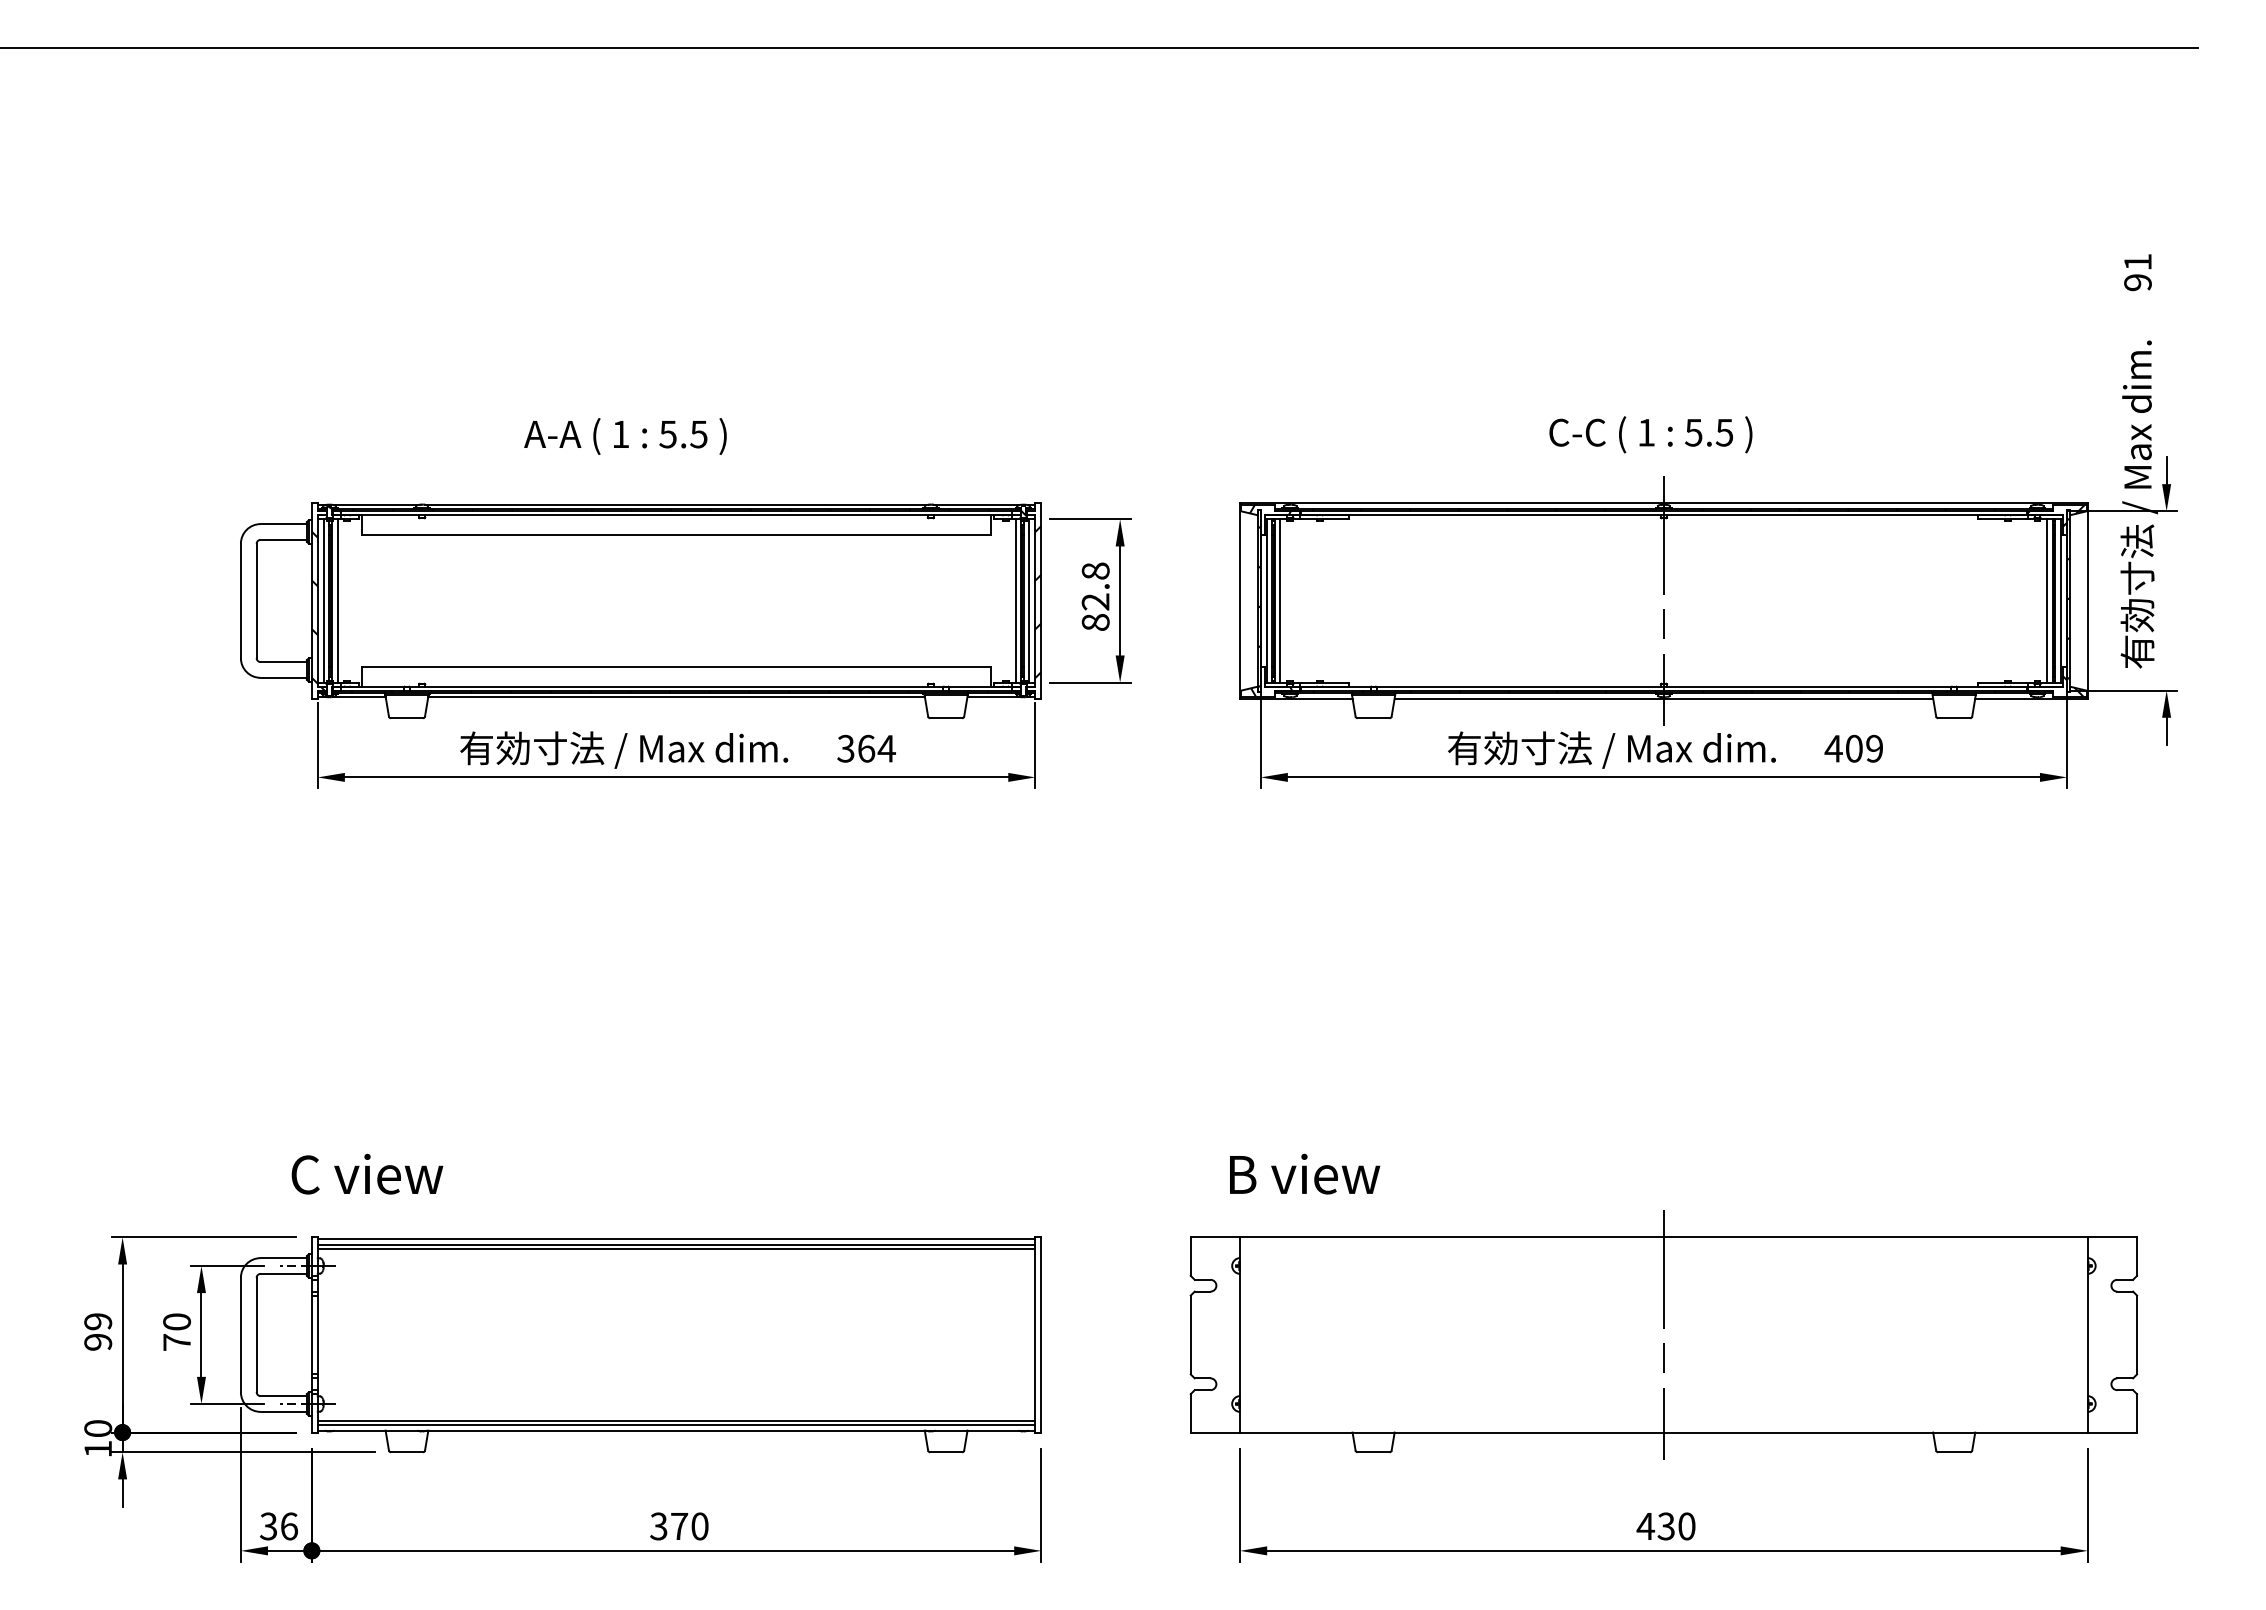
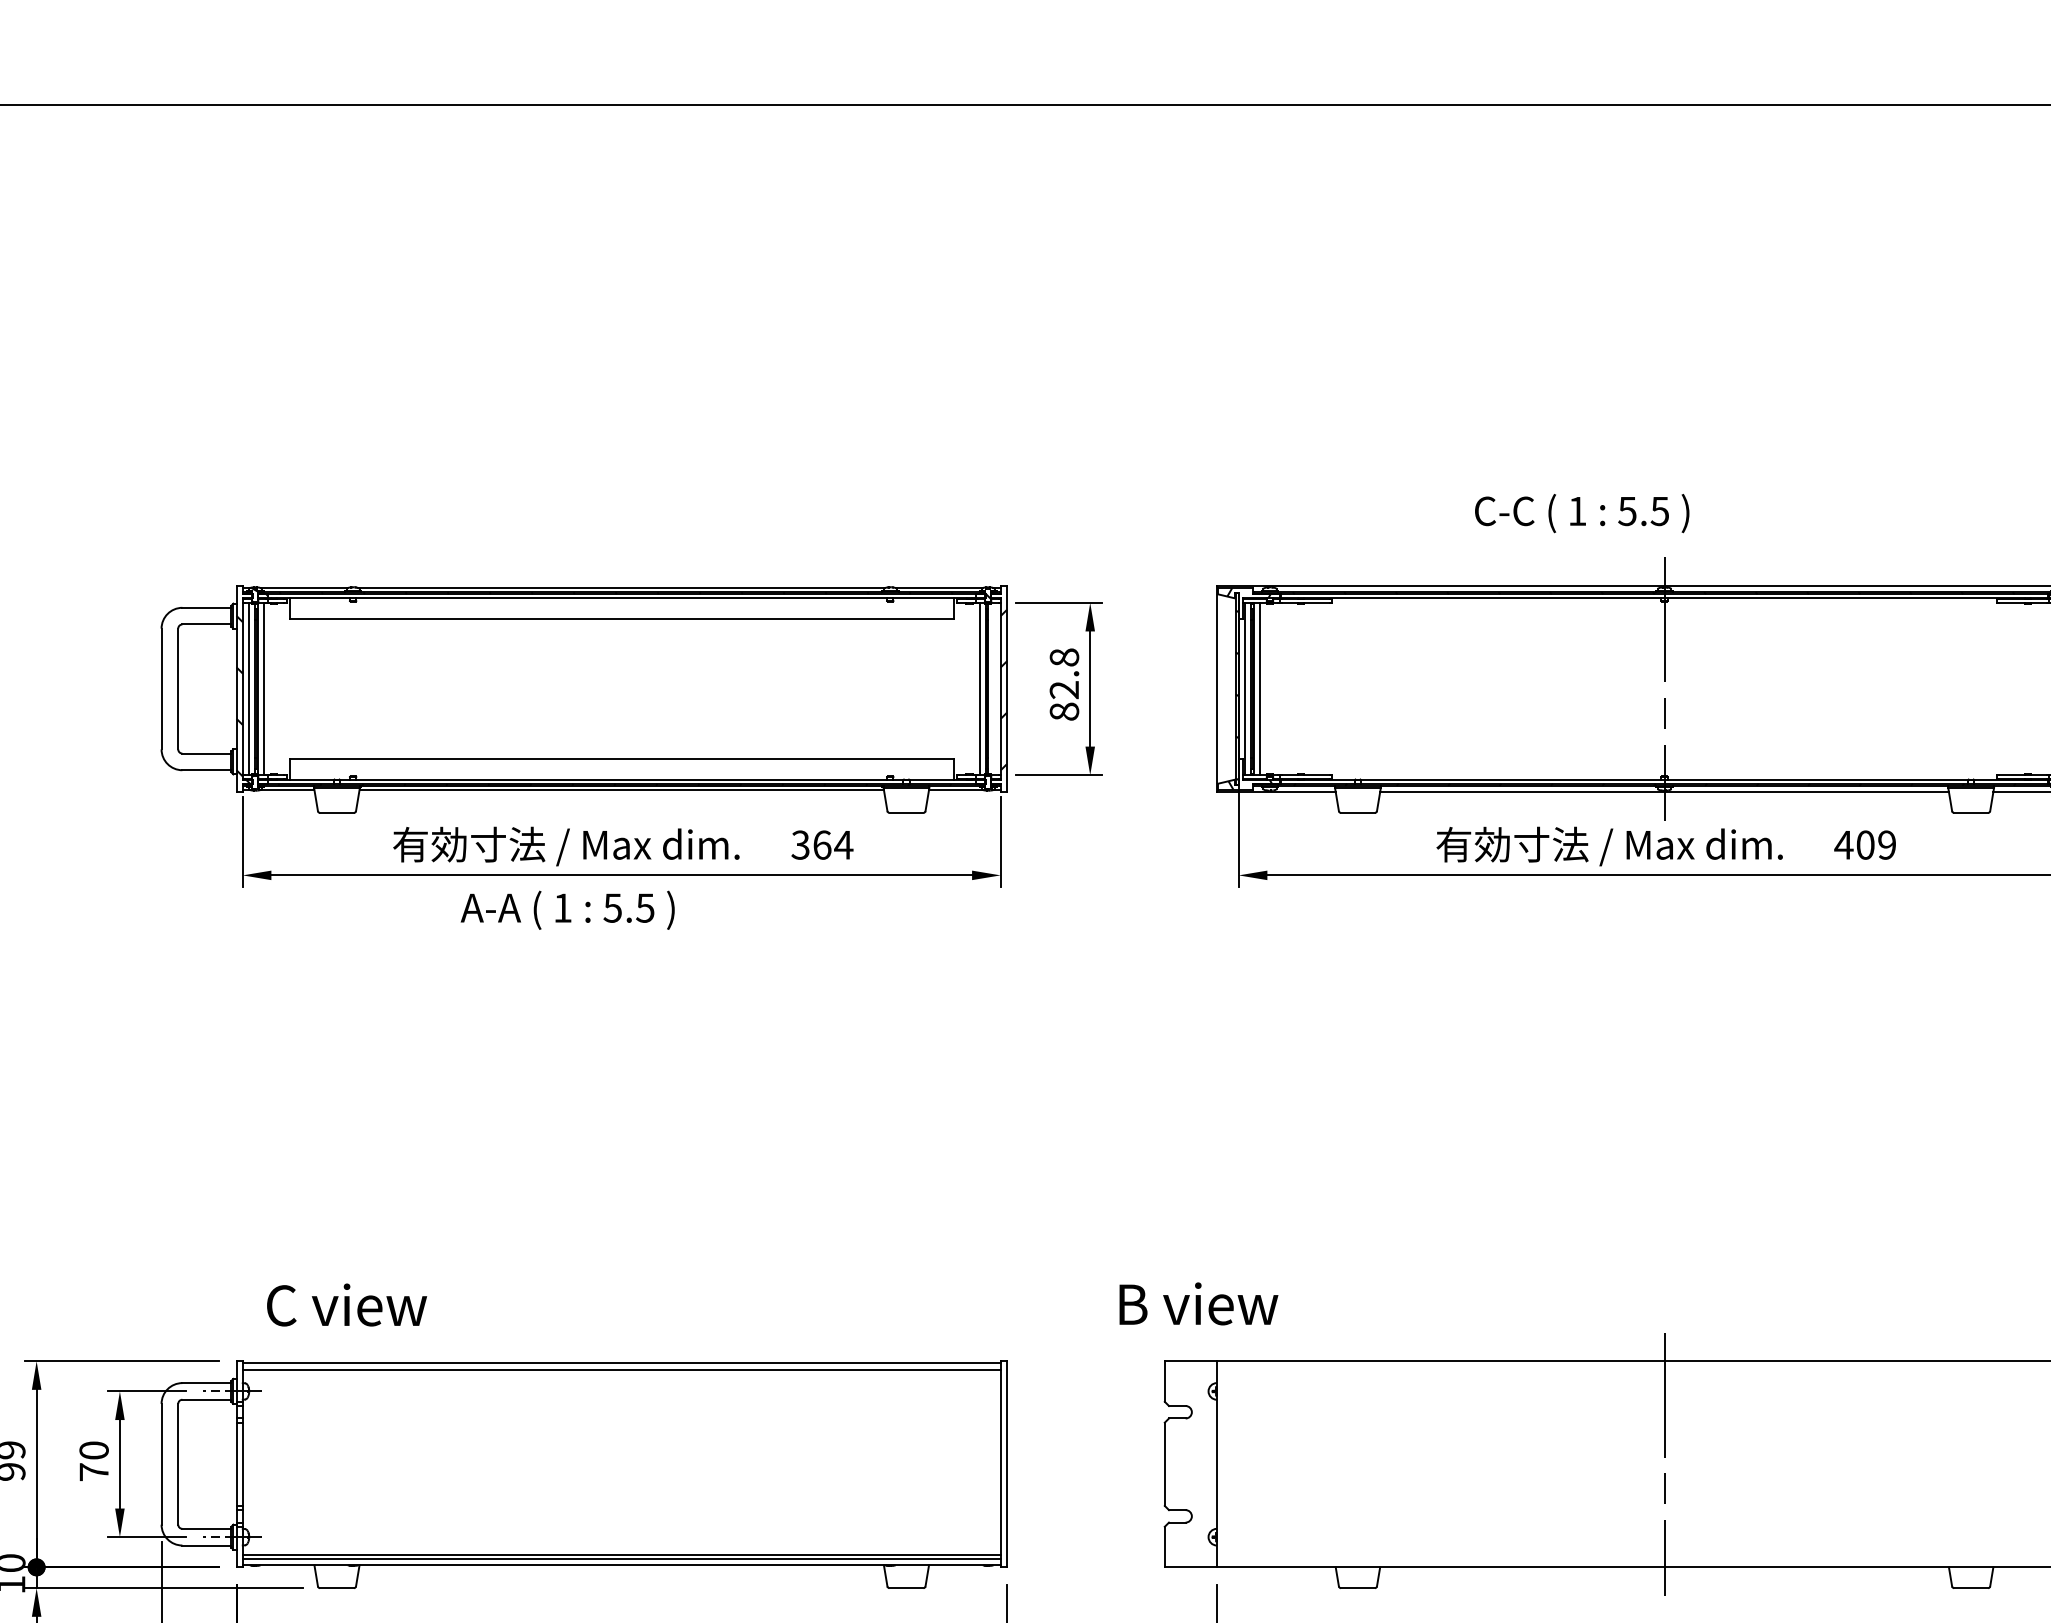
text: (1650, 434) -> (1581, 513), moved
text: (625, 436) -> (567, 910), moved
line: (1029, 600) -> (994, 688), removed
text: (367, 1173) -> (347, 1304), moved
text: (1305, 1173) -> (1199, 1303), moved
line: (676, 1249) -> (621, 1374), removed

